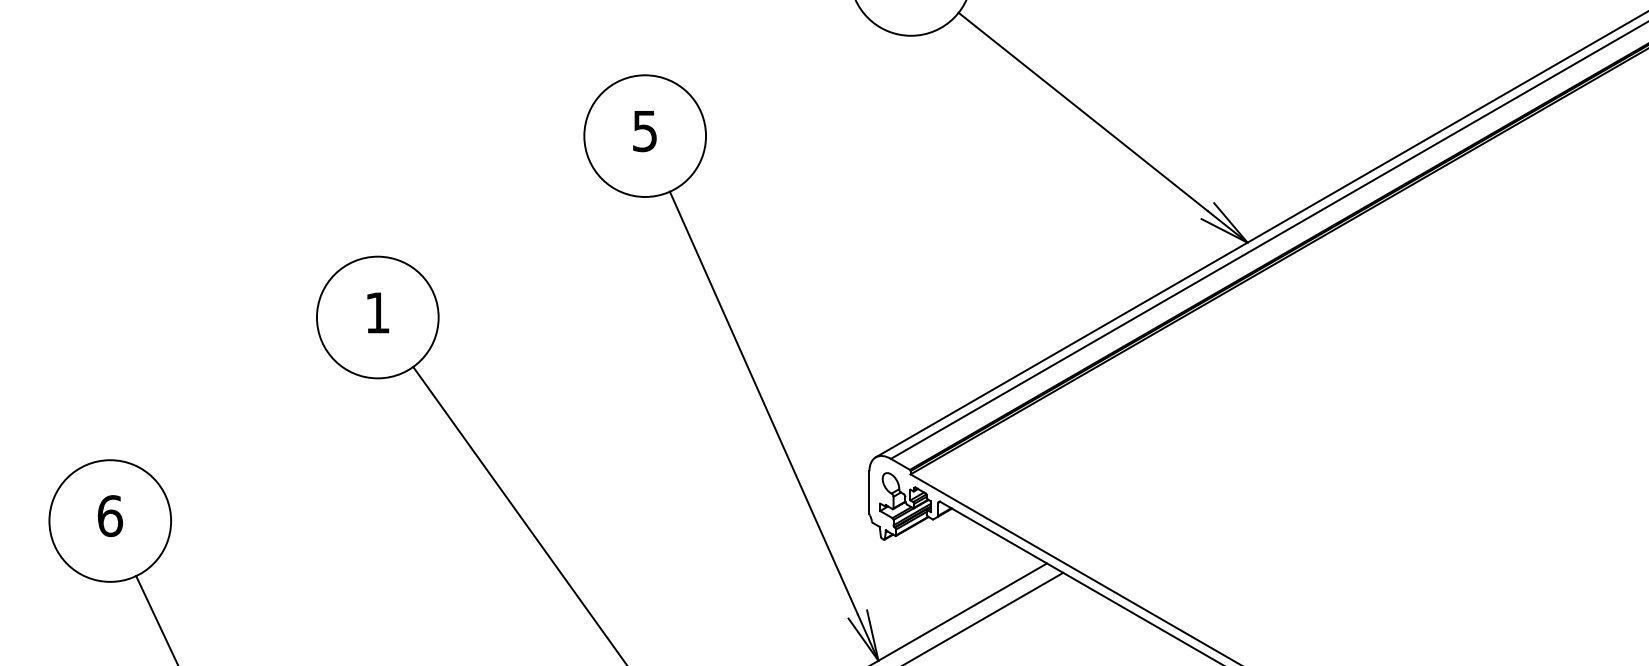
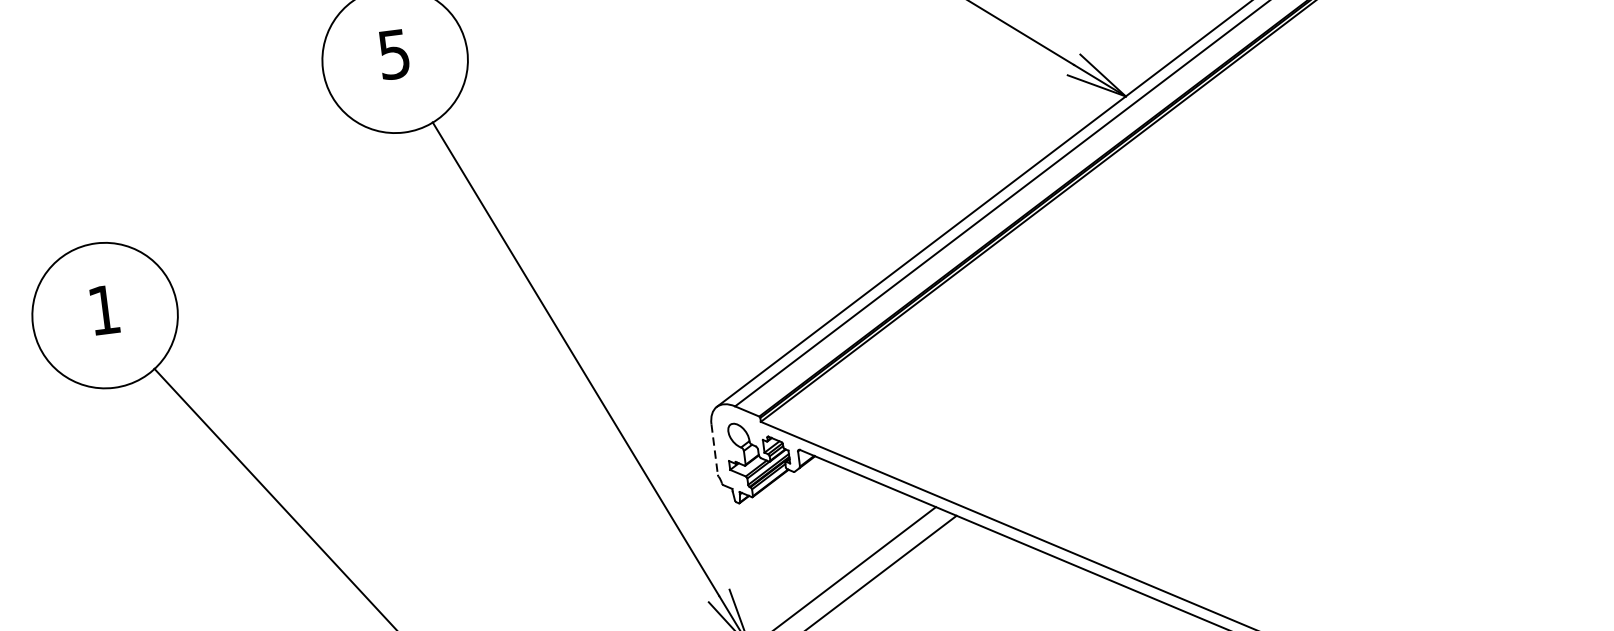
line: (869, 493) -> (714, 450), solid -> dashed

